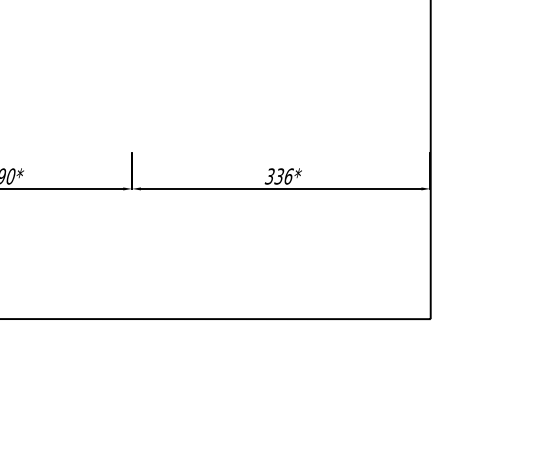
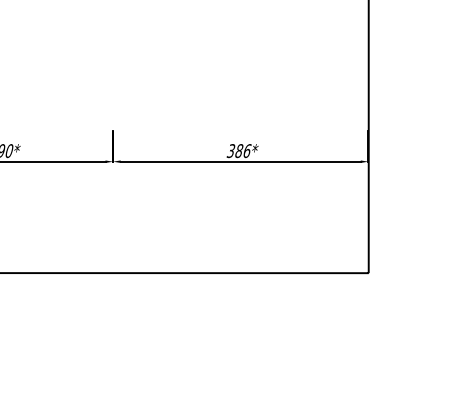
text: (278, 177) -> (238, 151), 336* -> 386*

